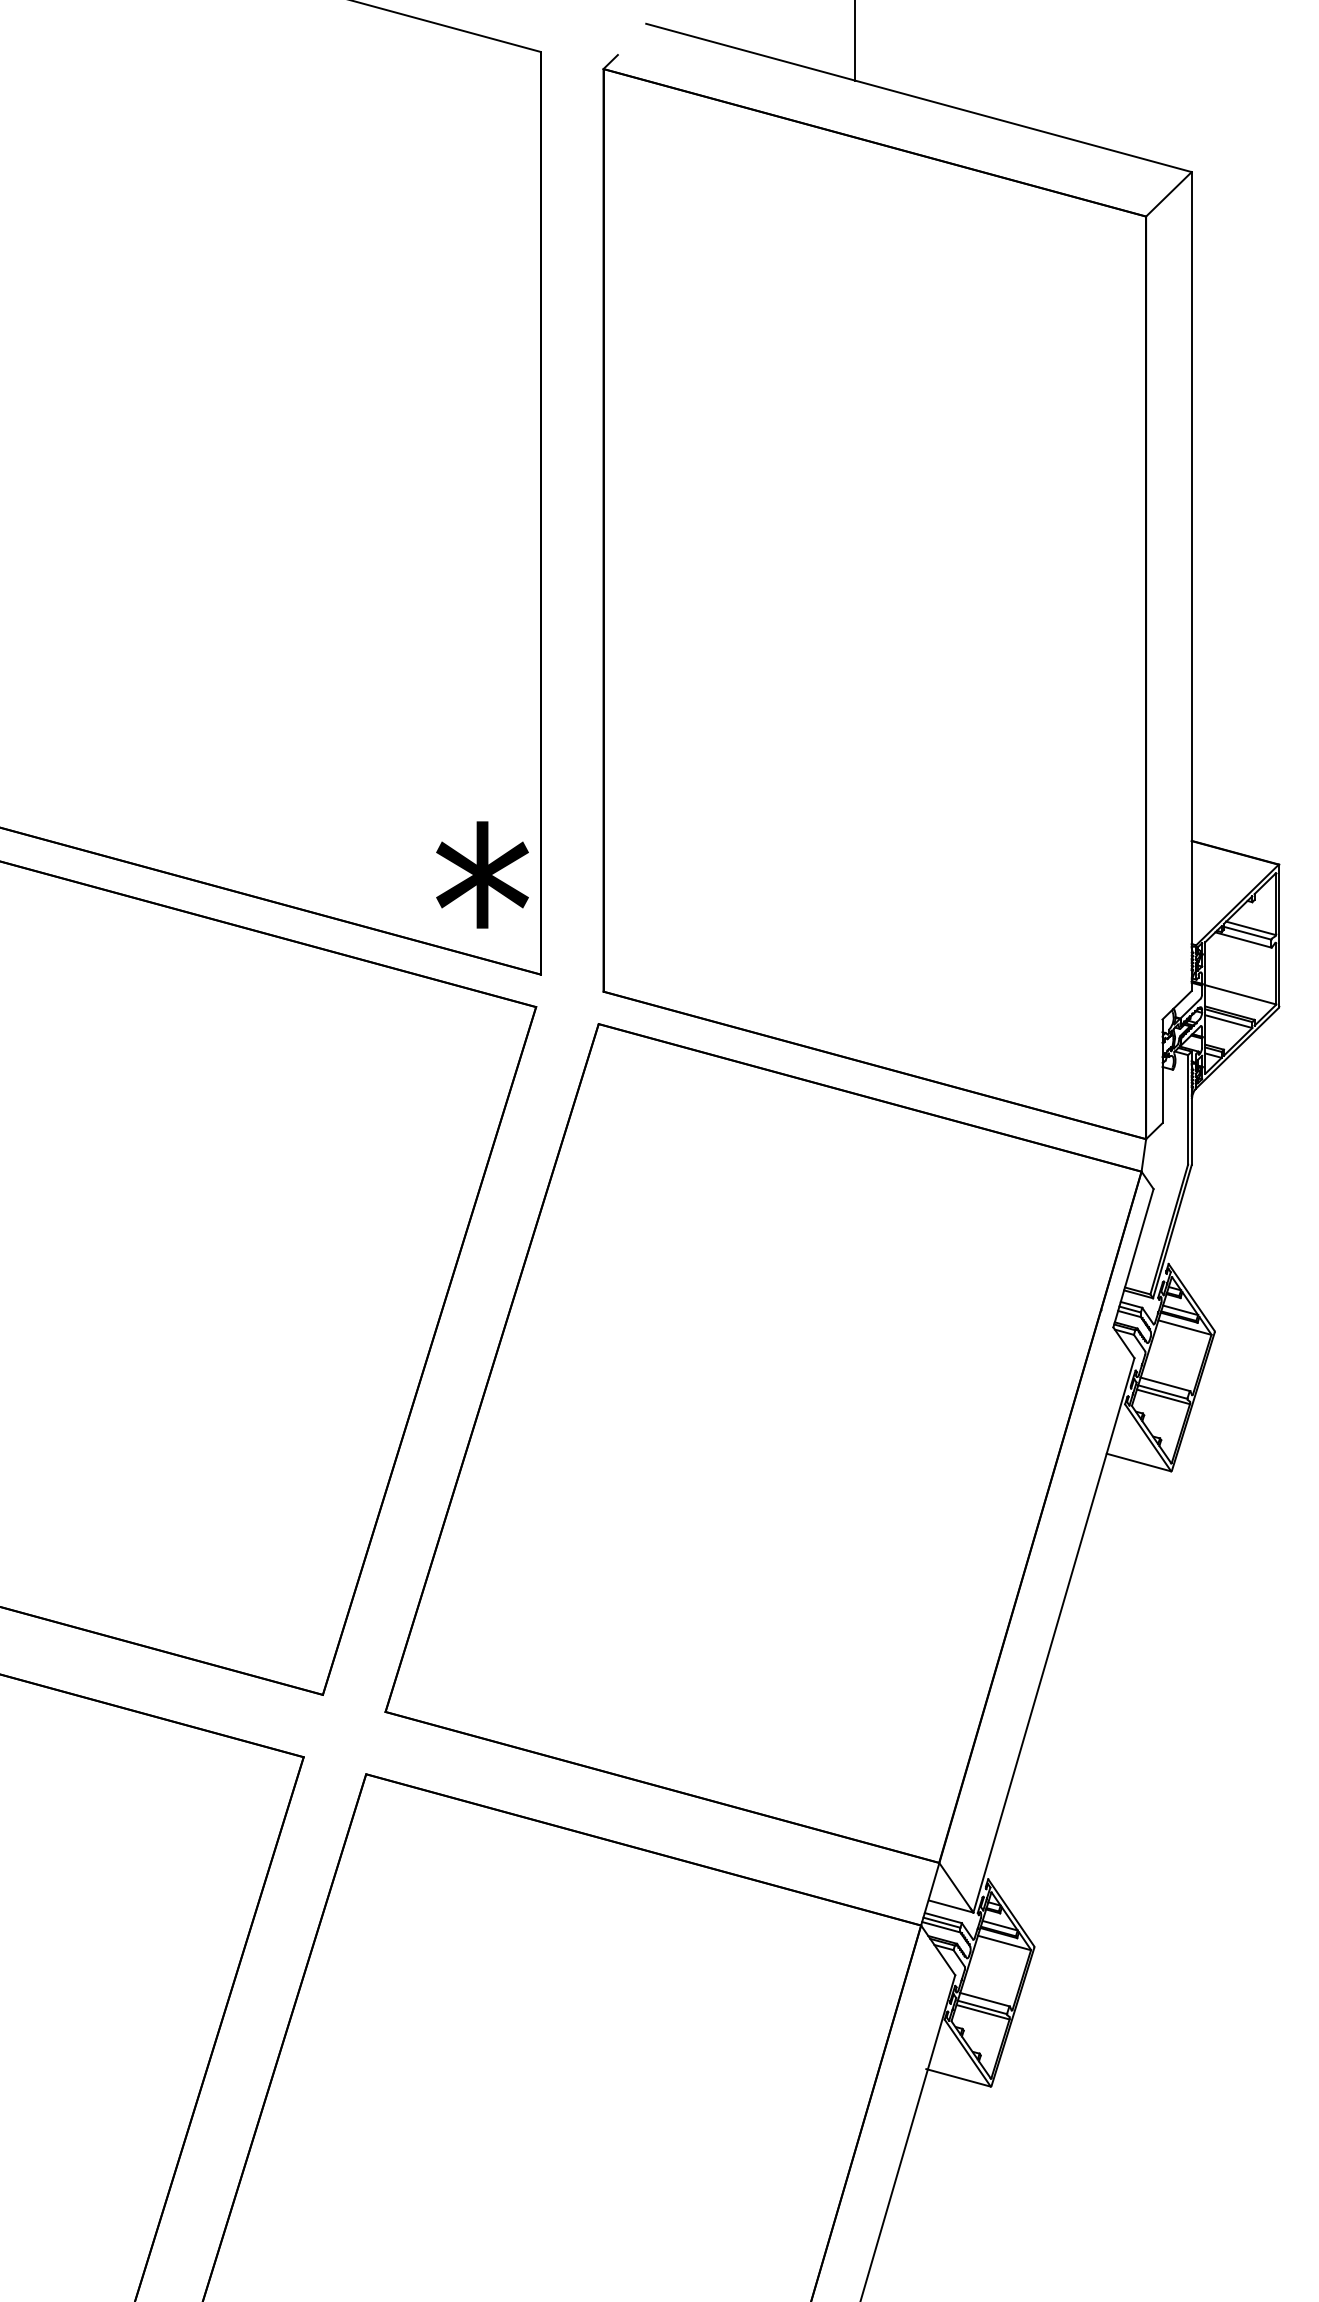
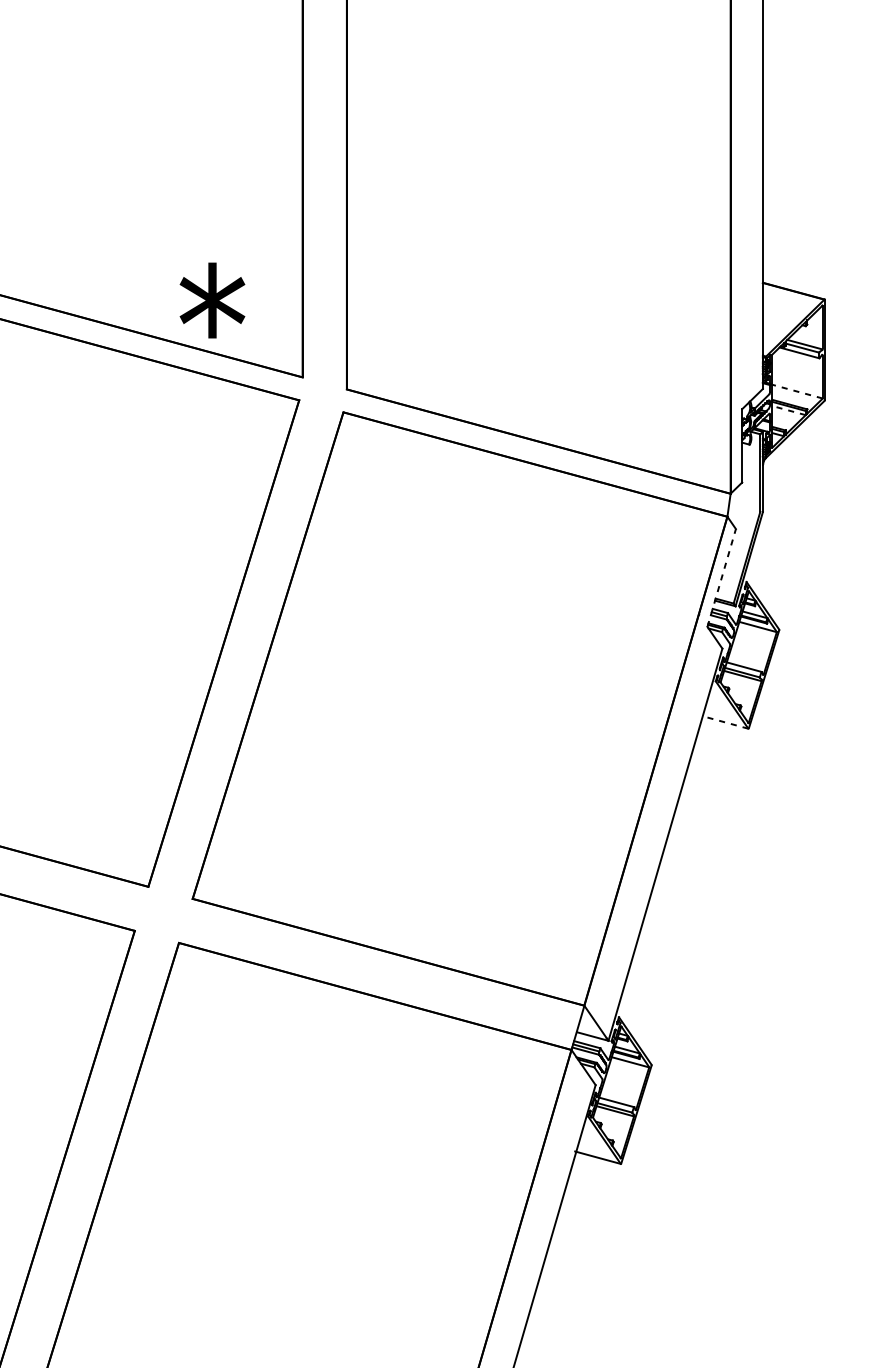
text: (482, 874) -> (212, 300), moved
line: (1240, 994) -> (797, 391), solid -> dashed
line: (1228, 1021) -> (788, 410), solid -> dashed
line: (1133, 1257) -> (721, 577), solid -> dashed
line: (1138, 1462) -> (725, 722), solid -> dashed

